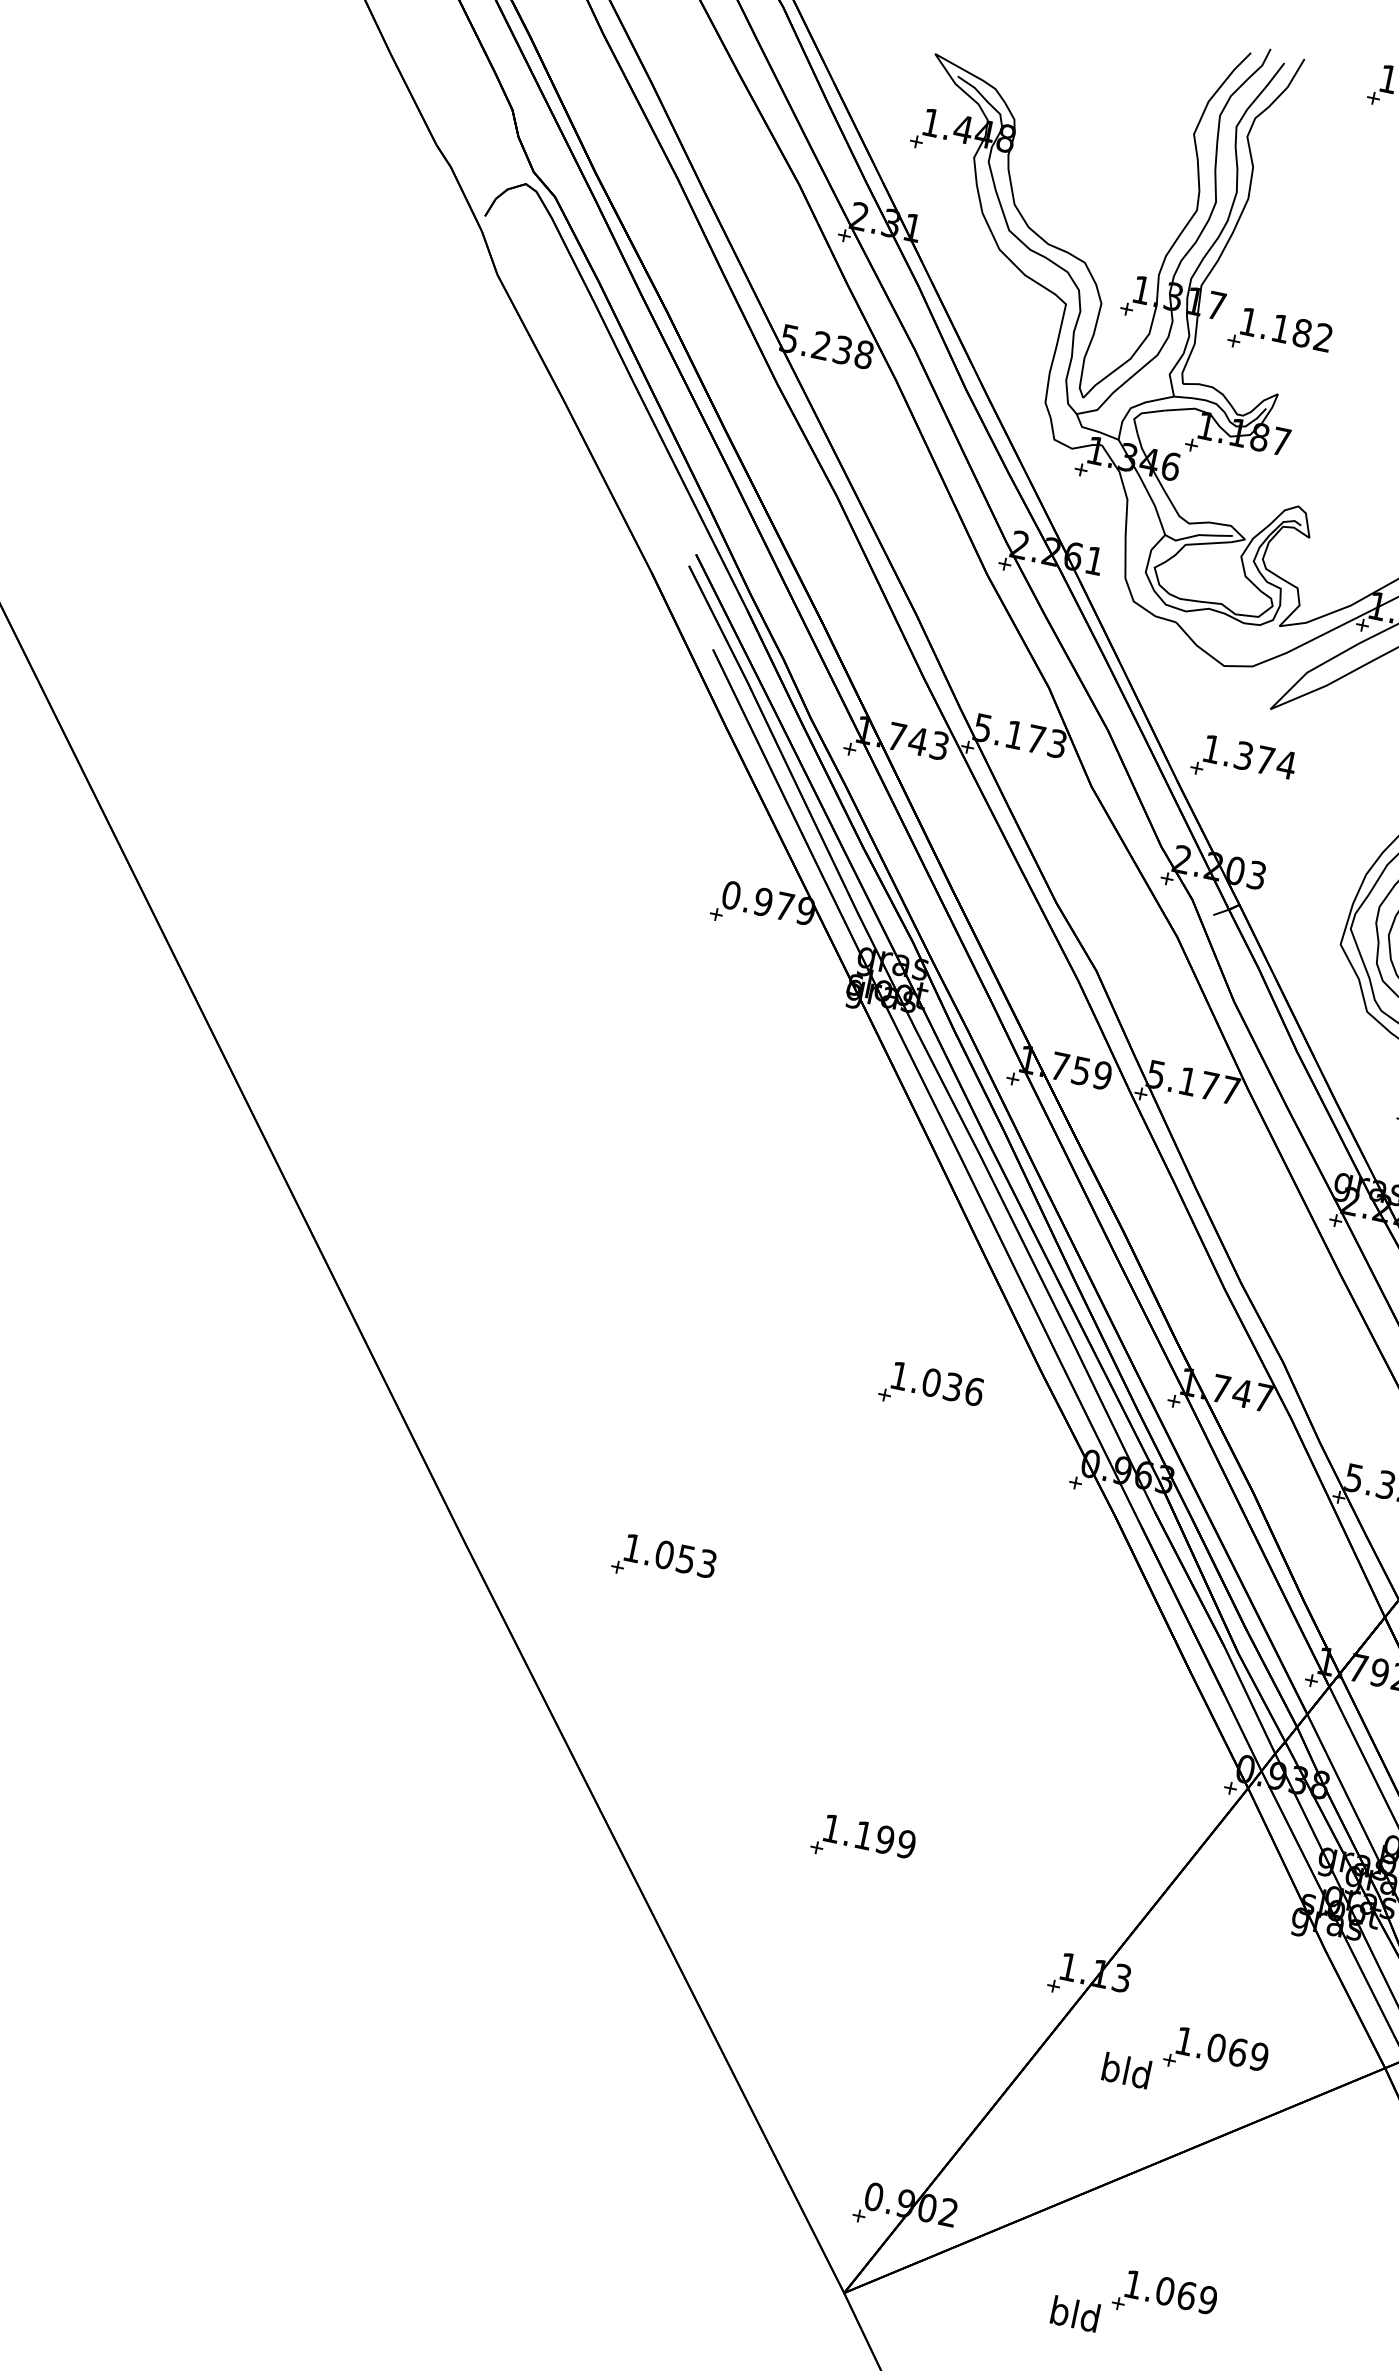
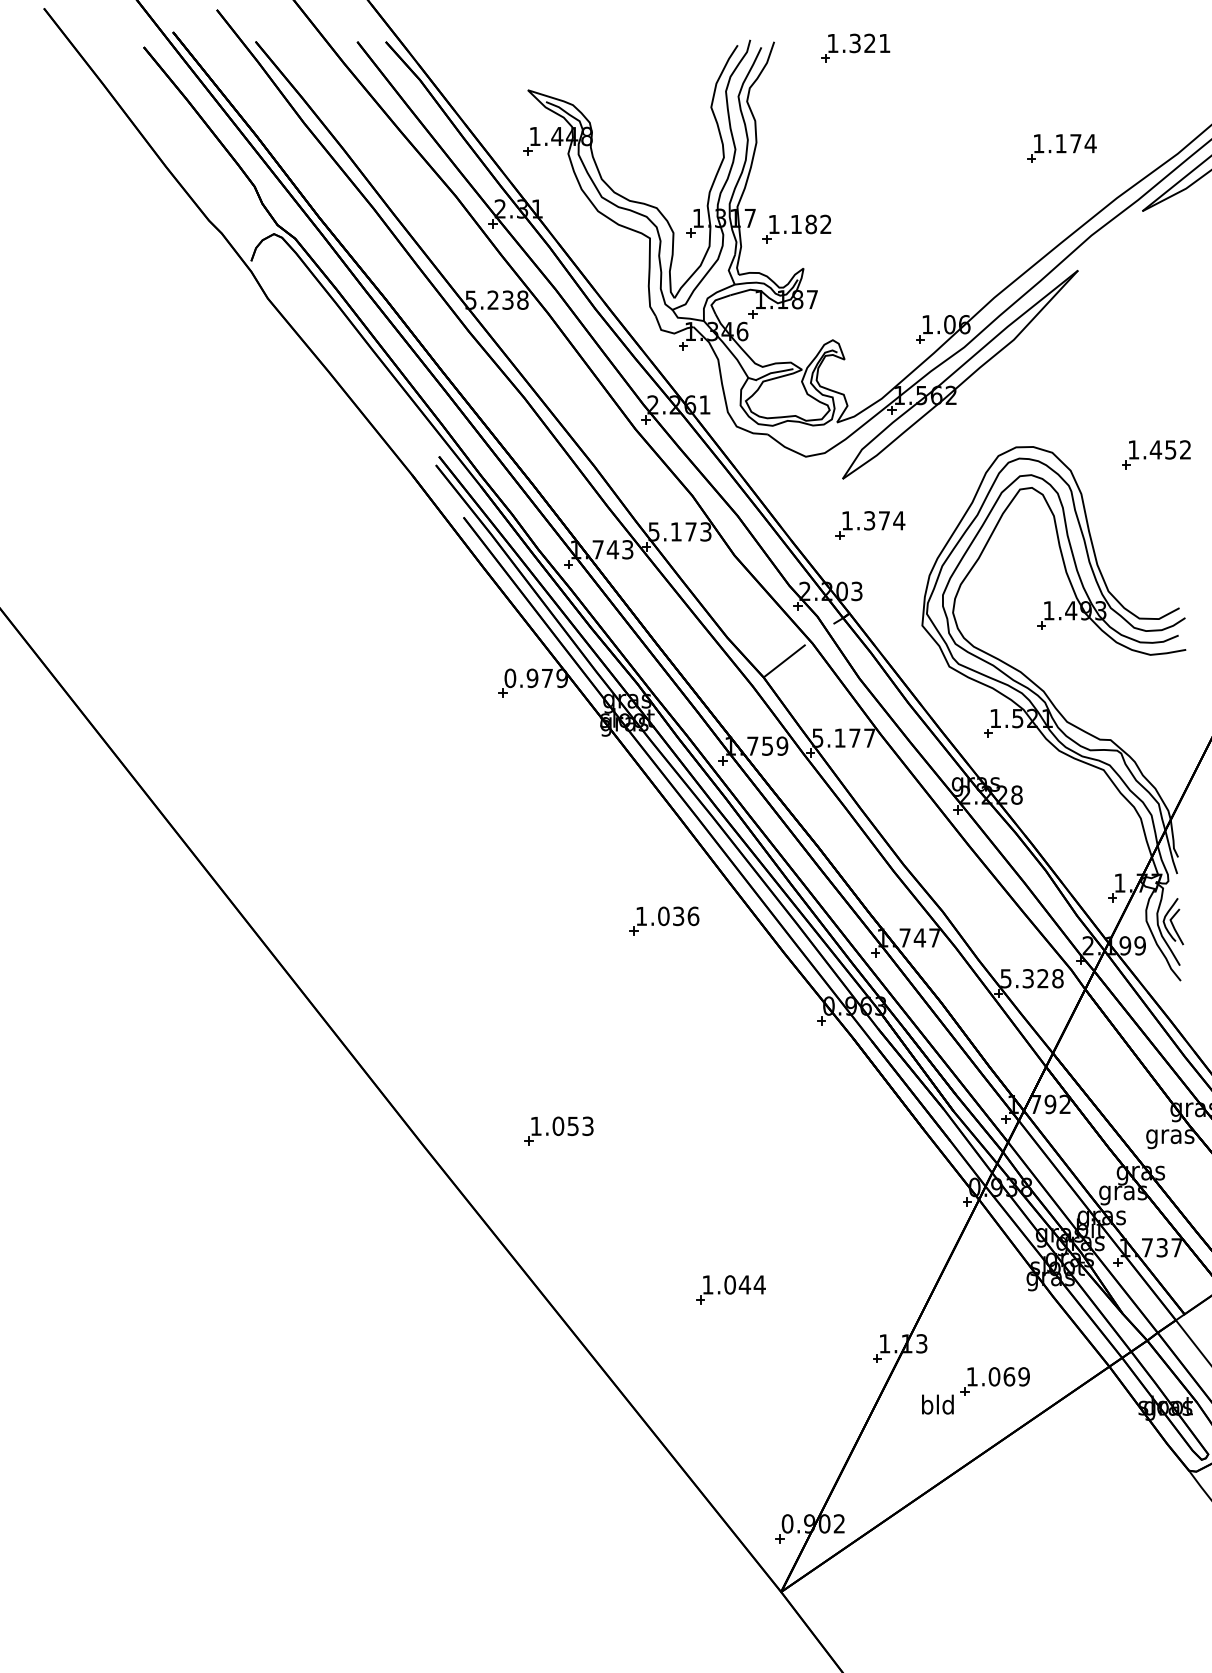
part: (1243, 762) -> (870, 525), moved
line: (1131, 952) -> (784, 660), added
part: (931, 1388) -> (664, 920), moved
text: (884, 1839) -> (744, 1284), 1.199 -> 1.044
part: (1133, 2305) -> (975, 1559), removed

